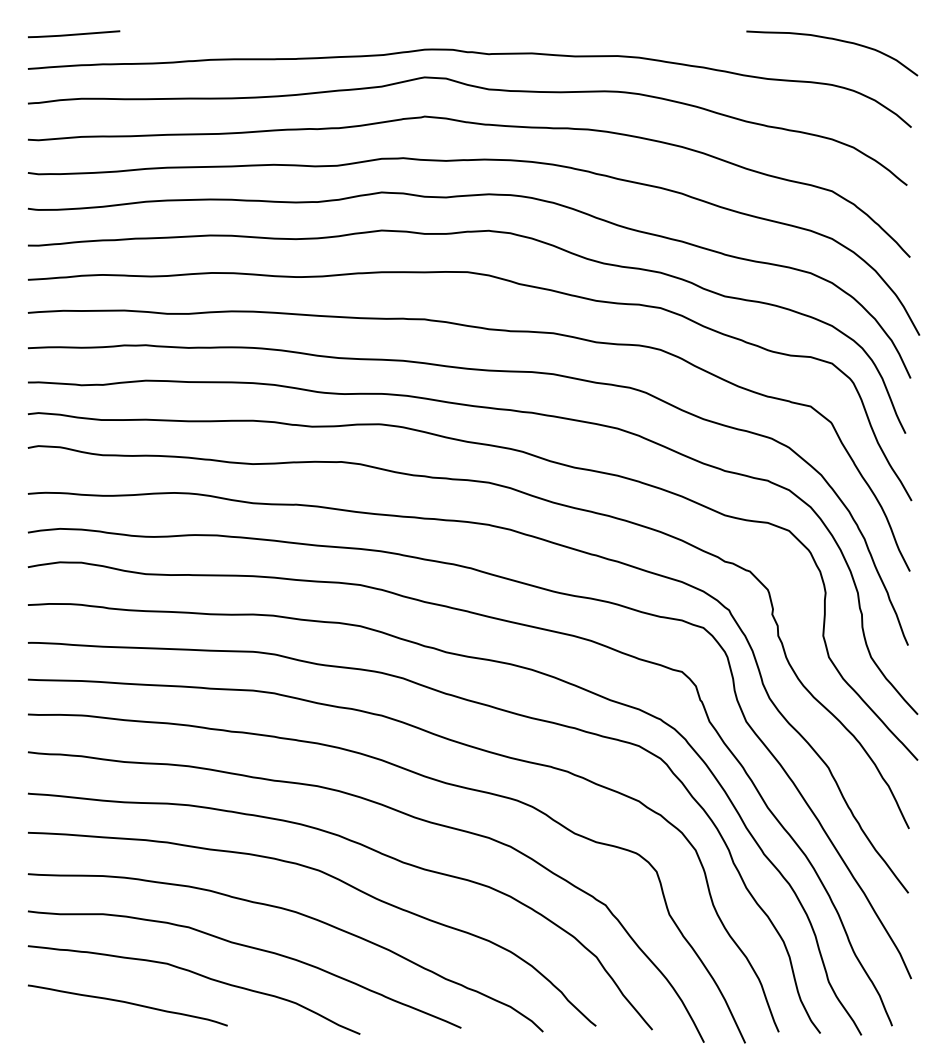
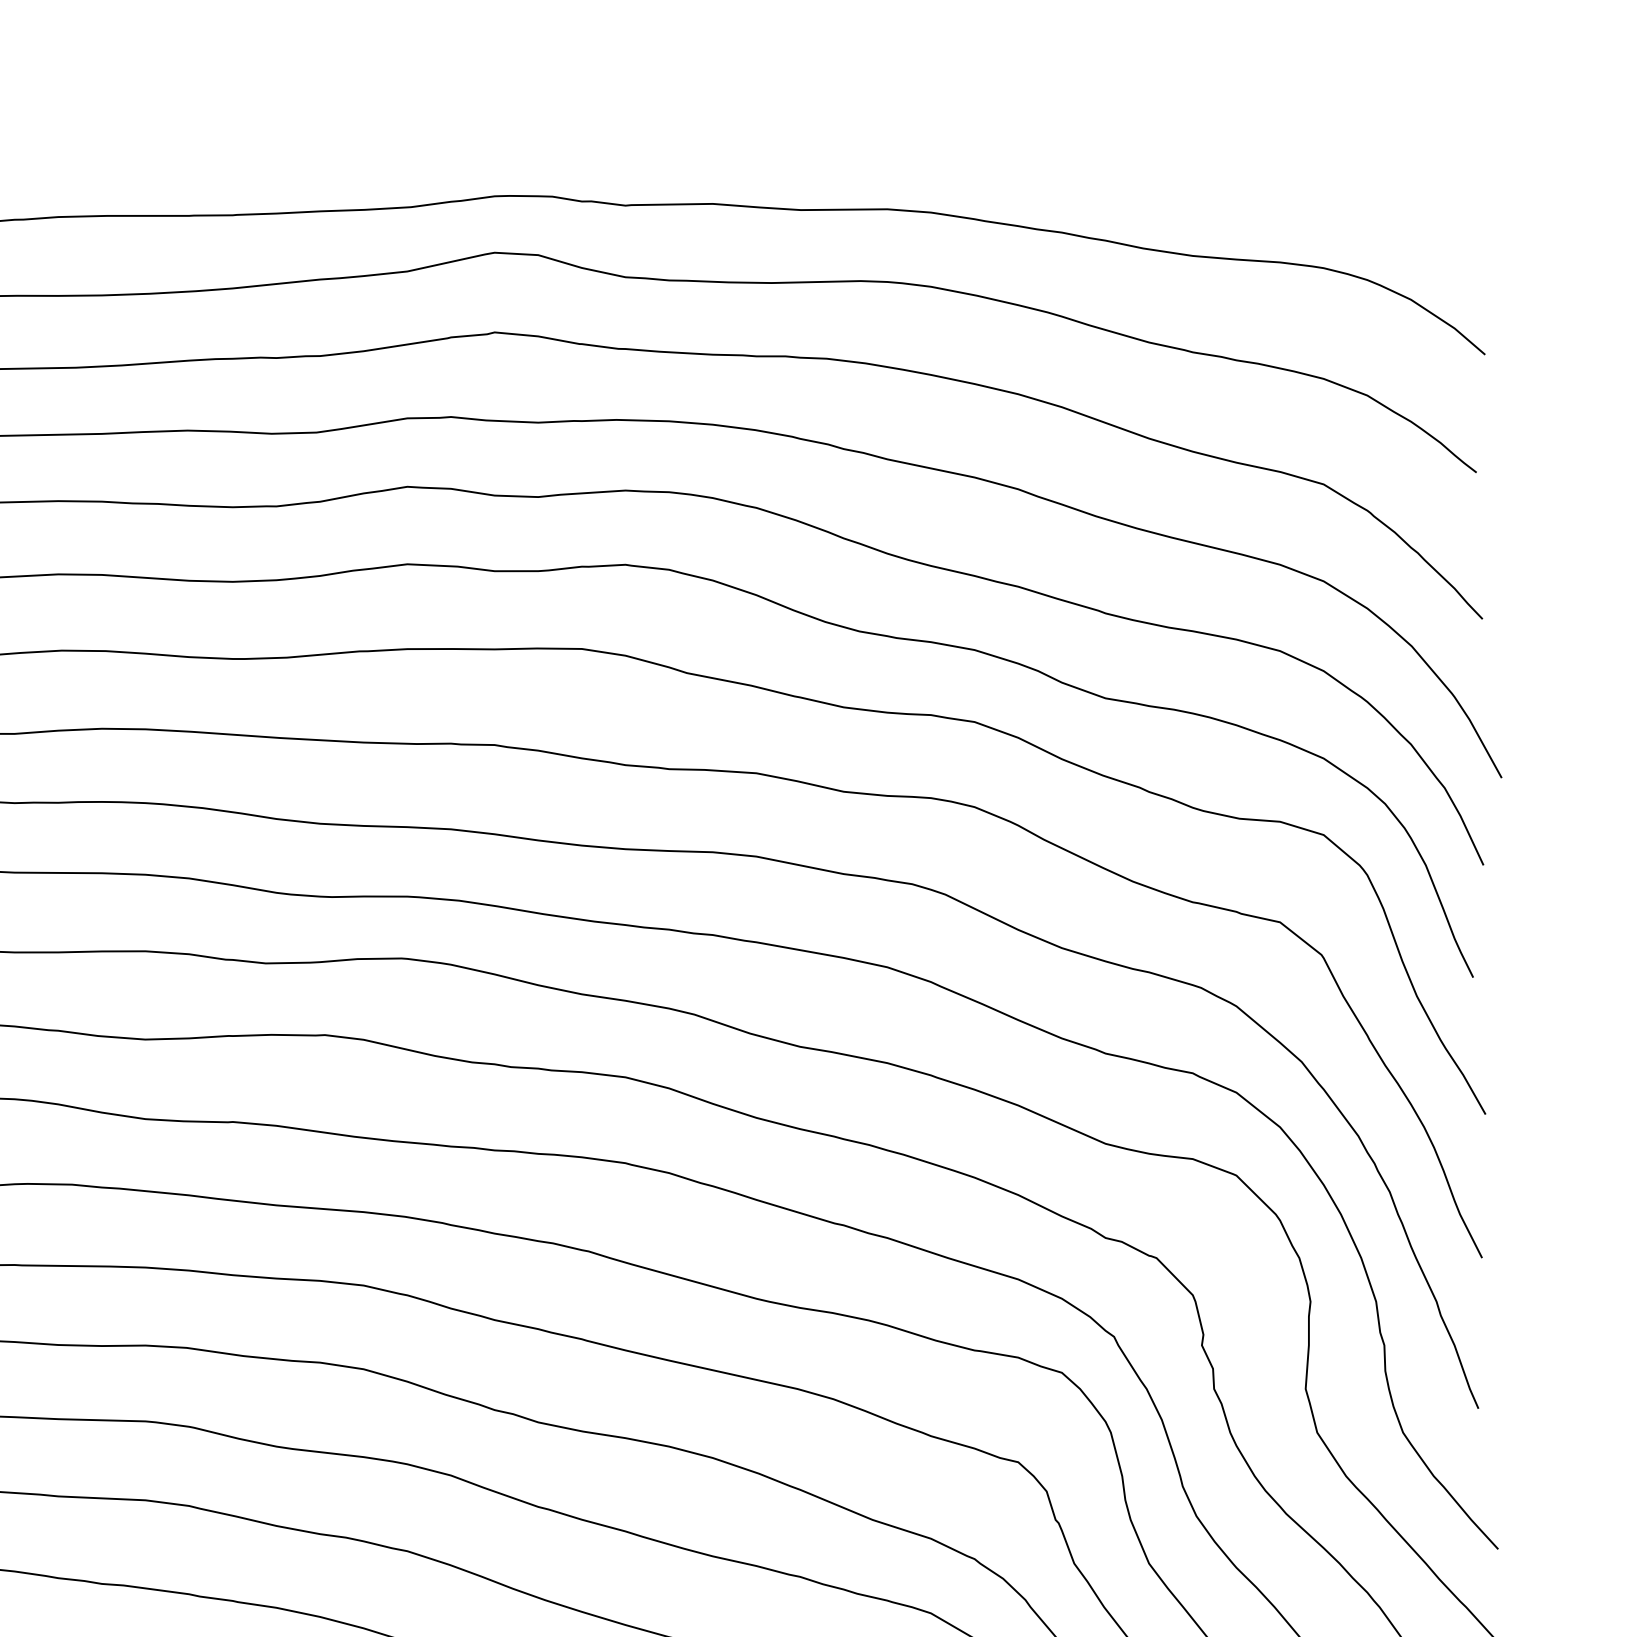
curve: (834, 40) -> (1328, 177), removed

